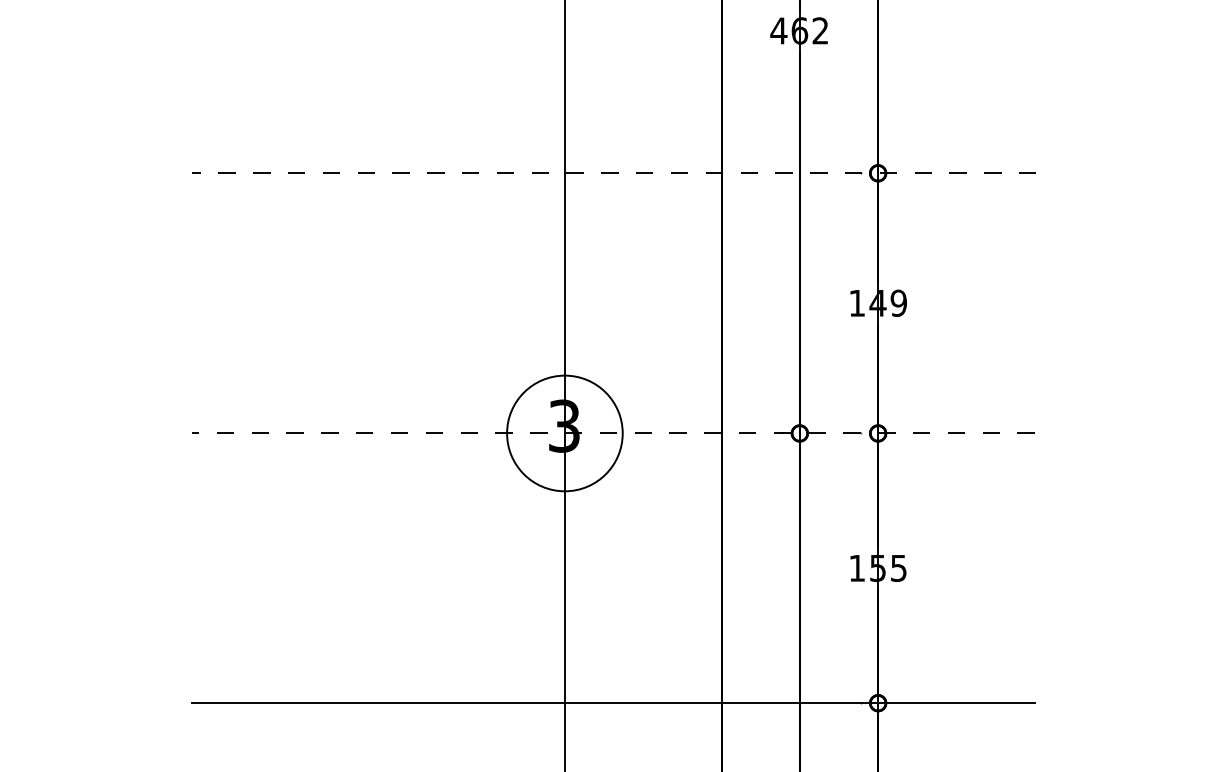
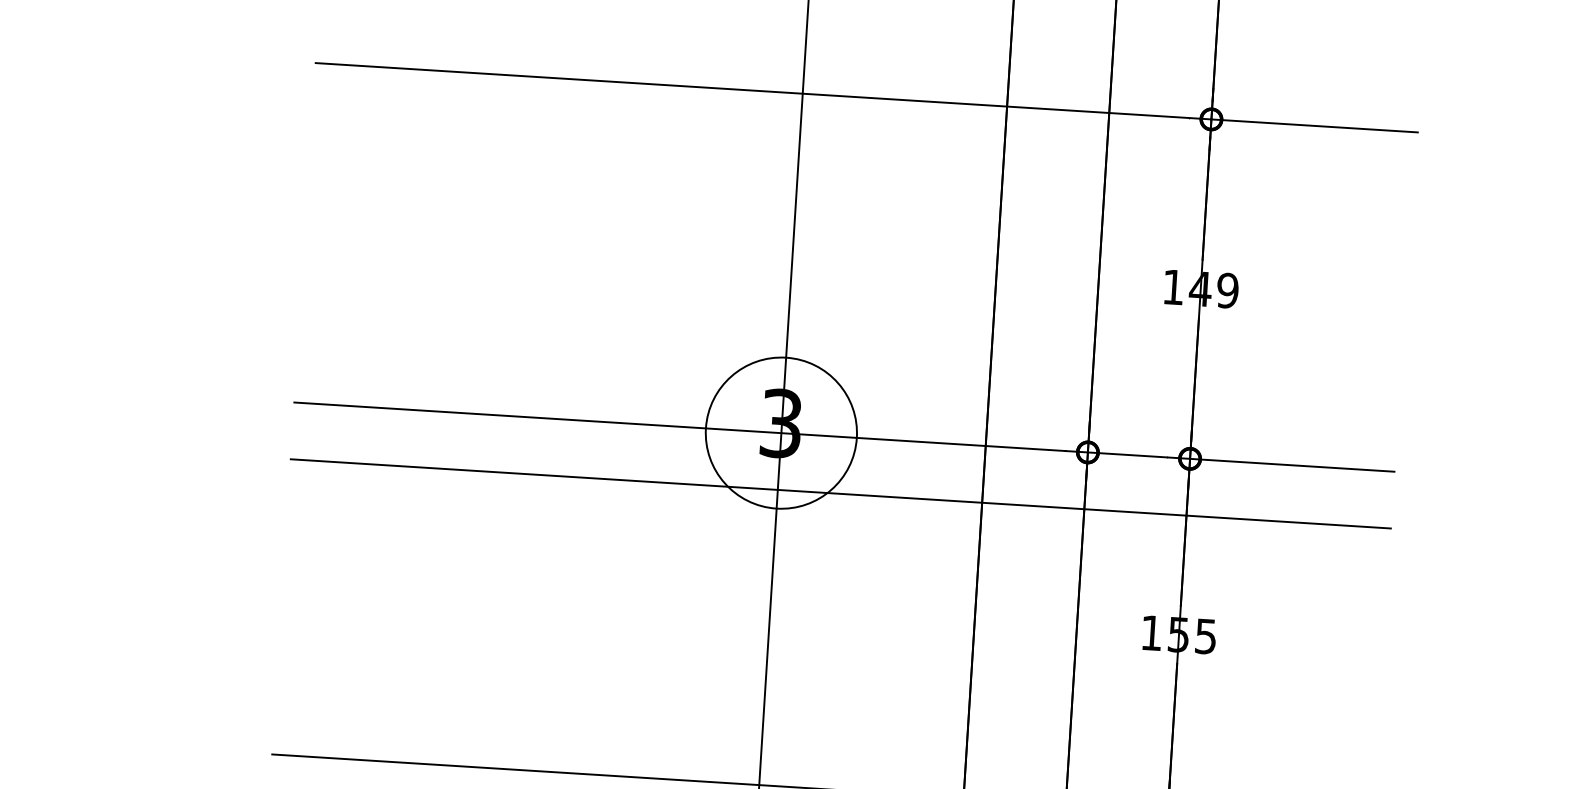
line: (613, 173) -> (866, 97), dashed -> solid
line: (613, 433) -> (844, 437), dashed -> solid
line: (612, 476) -> (839, 493), added

